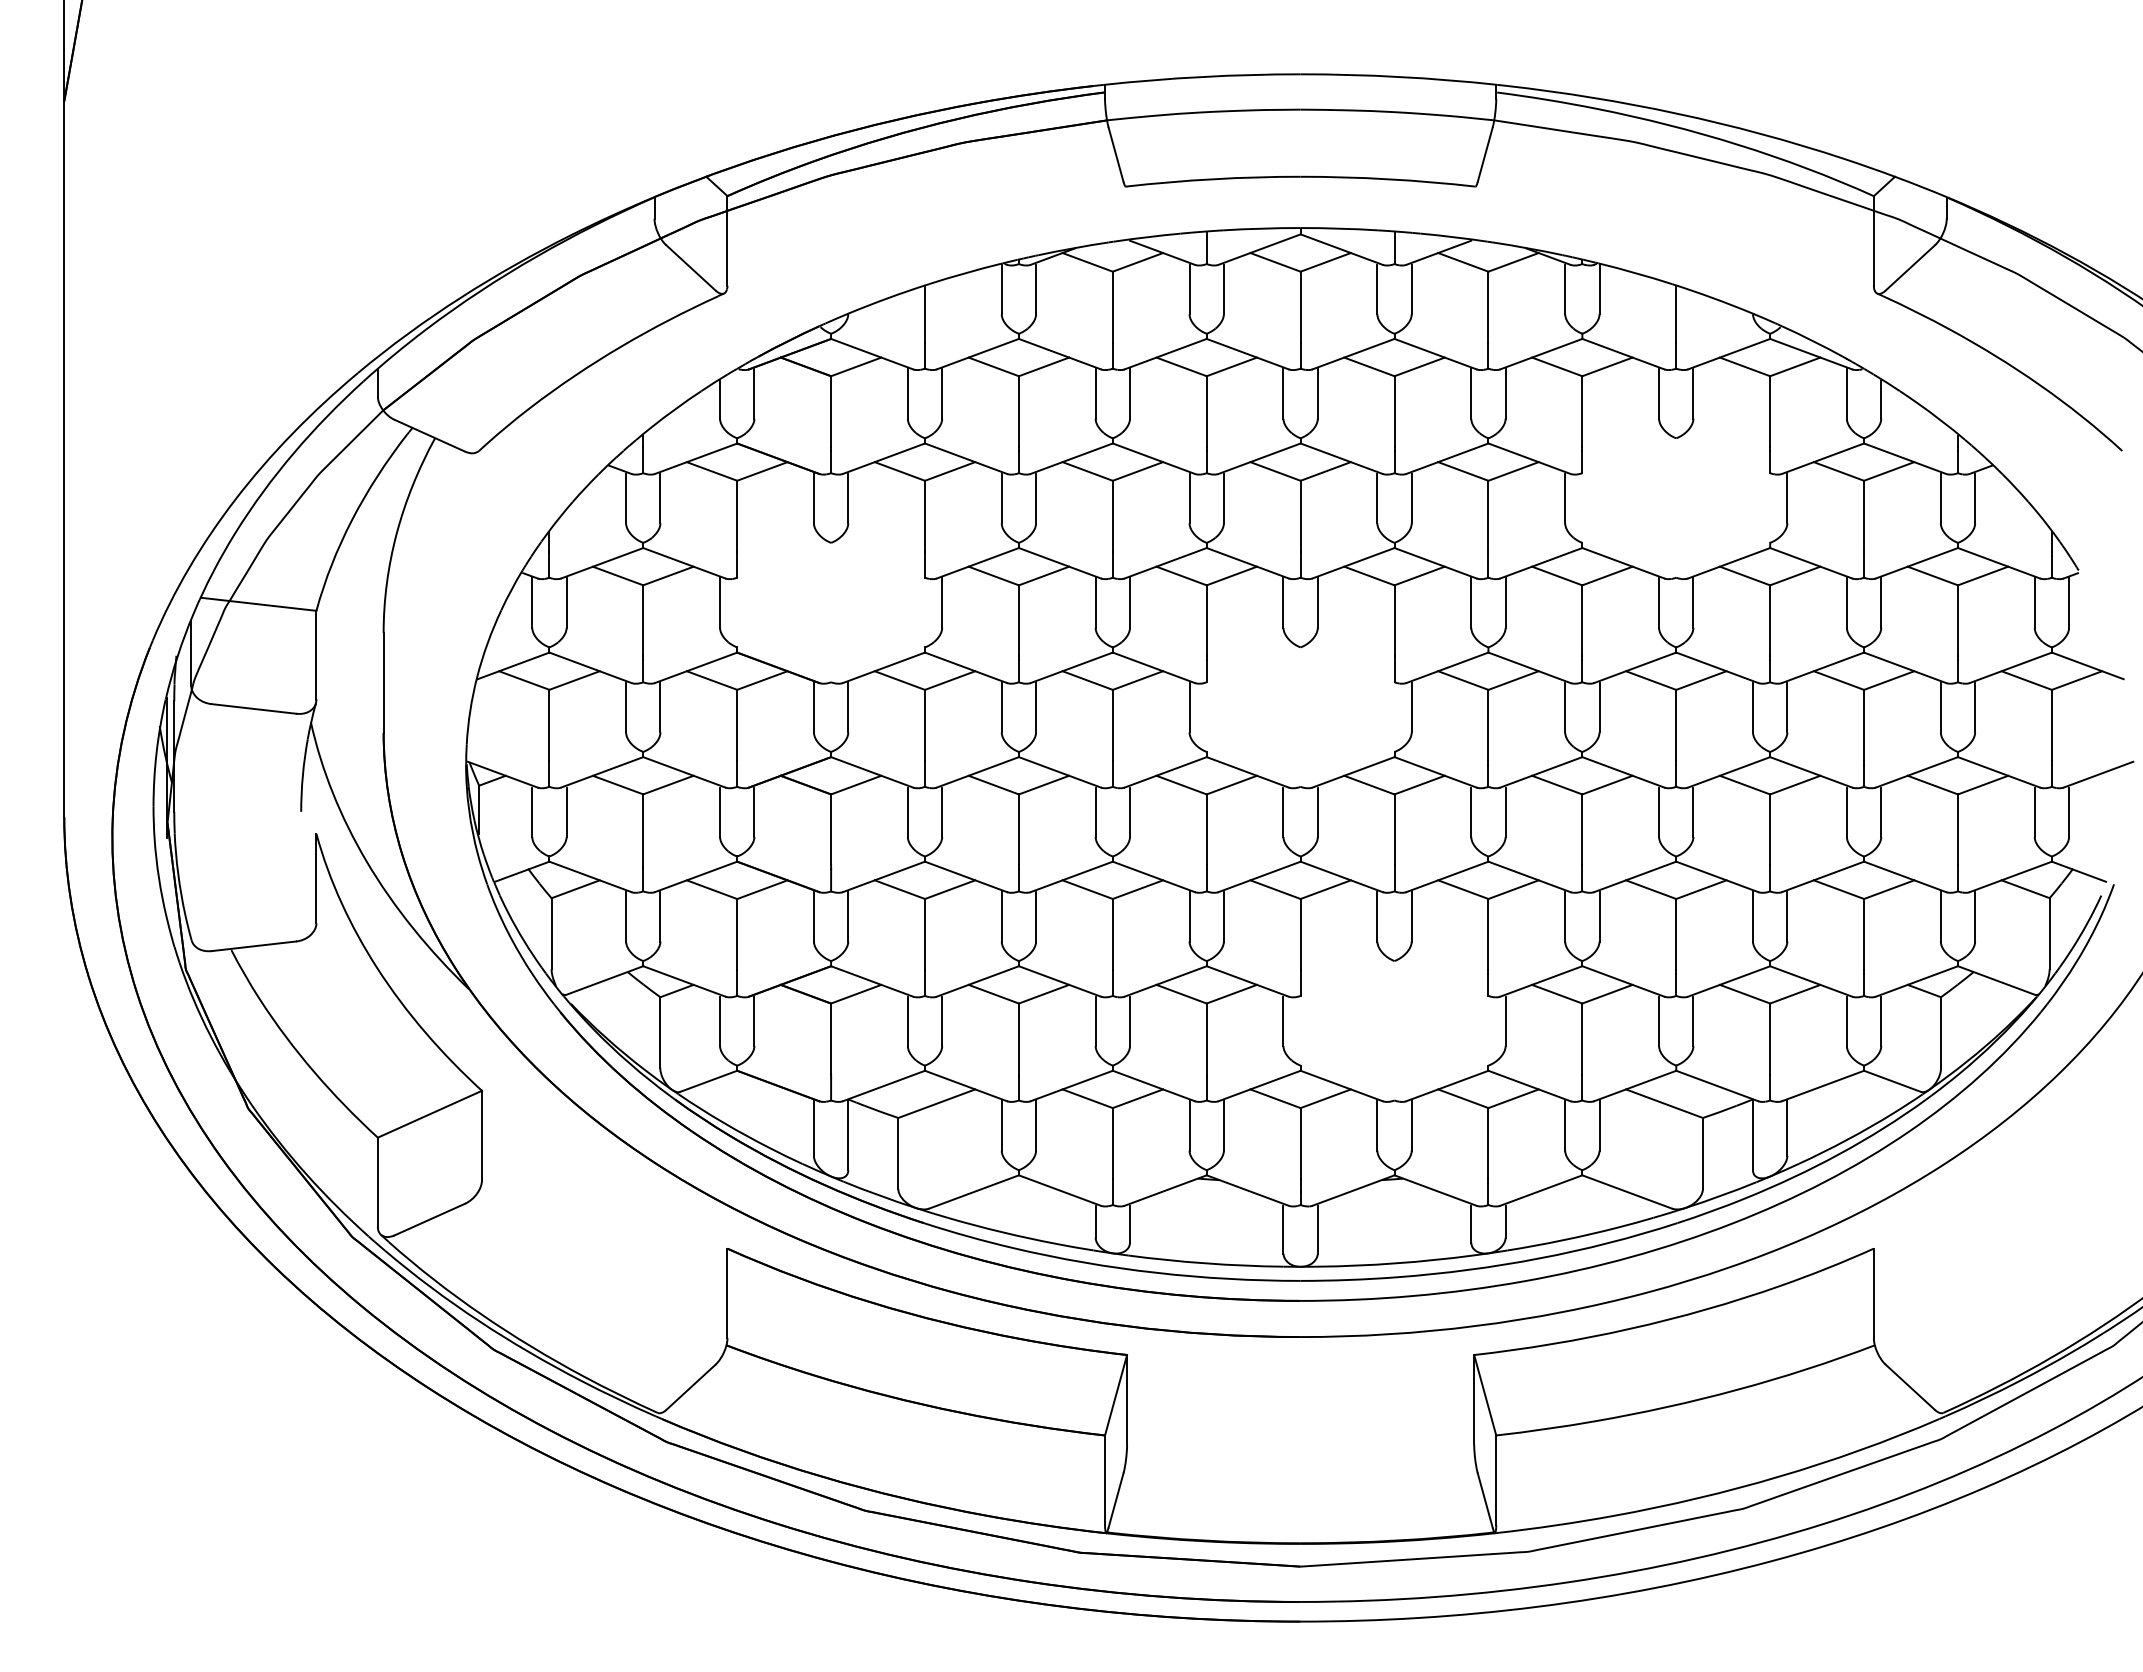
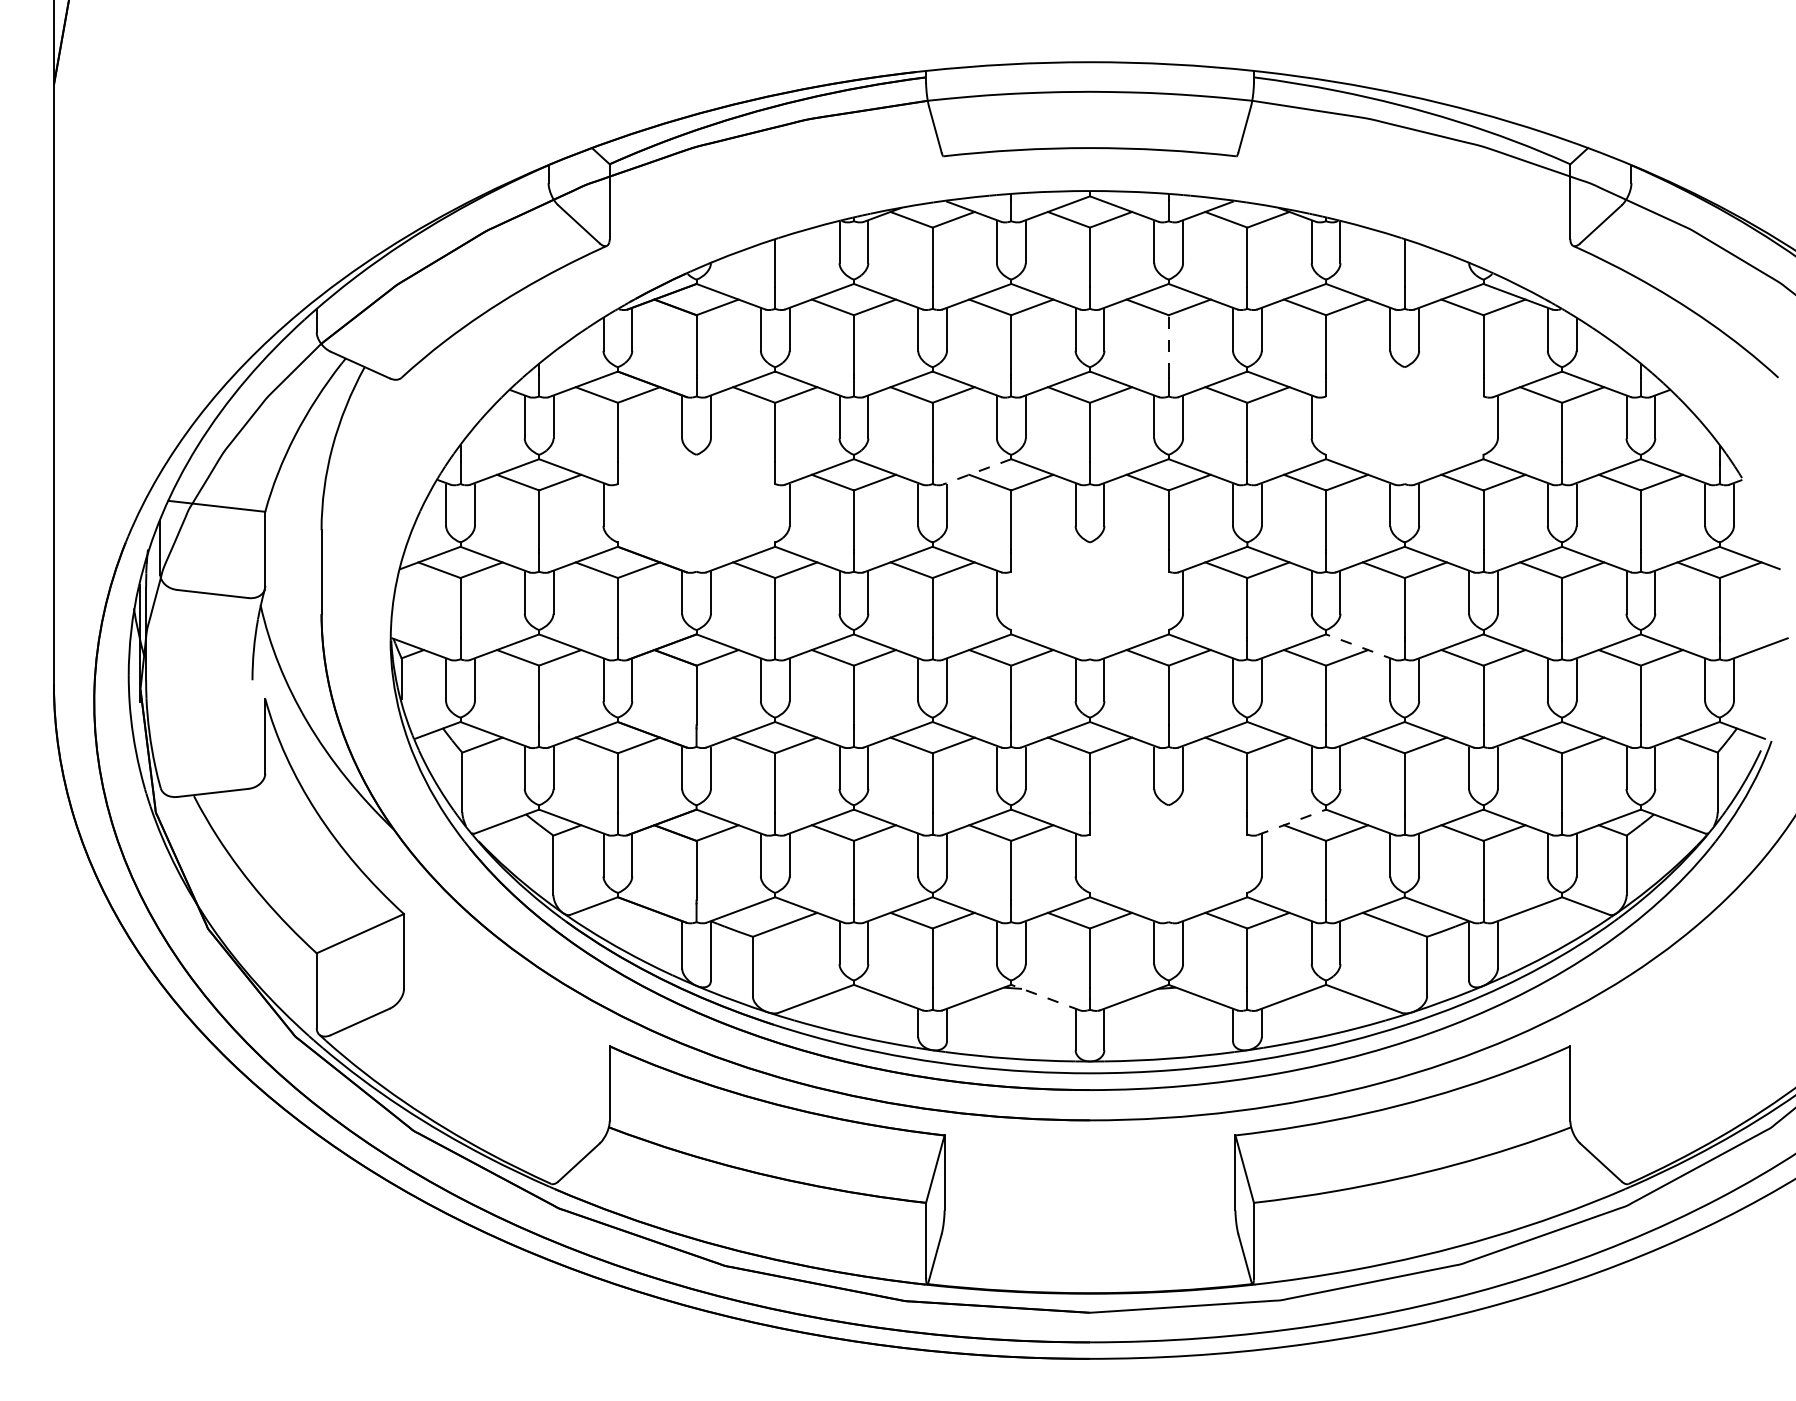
line: (1394, 411) -> (1168, 344), solid -> dashed
line: (1165, 563) -> (976, 472), solid -> dashed
line: (1623, 772) -> (1360, 647), solid -> dashed
line: (1541, 981) -> (1291, 822), solid -> dashed
line: (1247, 1190) -> (1045, 997), solid -> dashed

